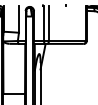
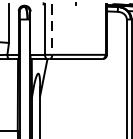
line: (48, 24) -> (51, 31), solid -> dashed

